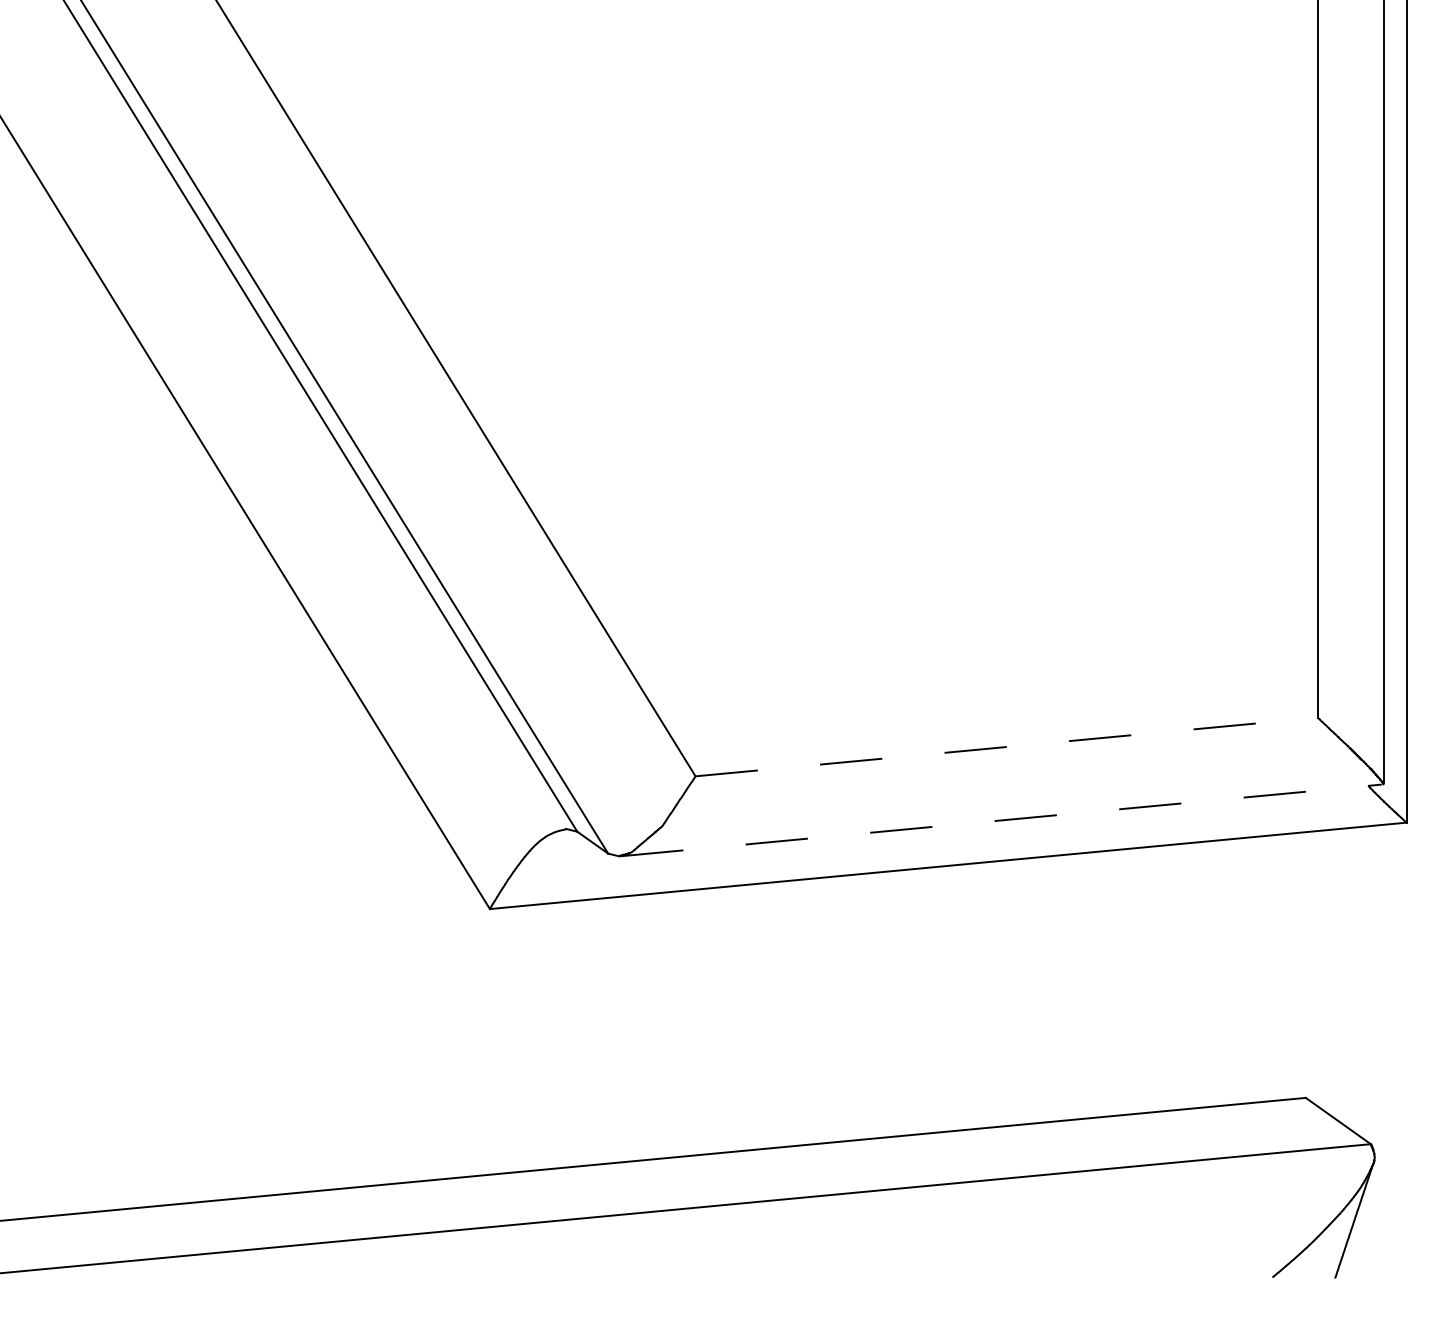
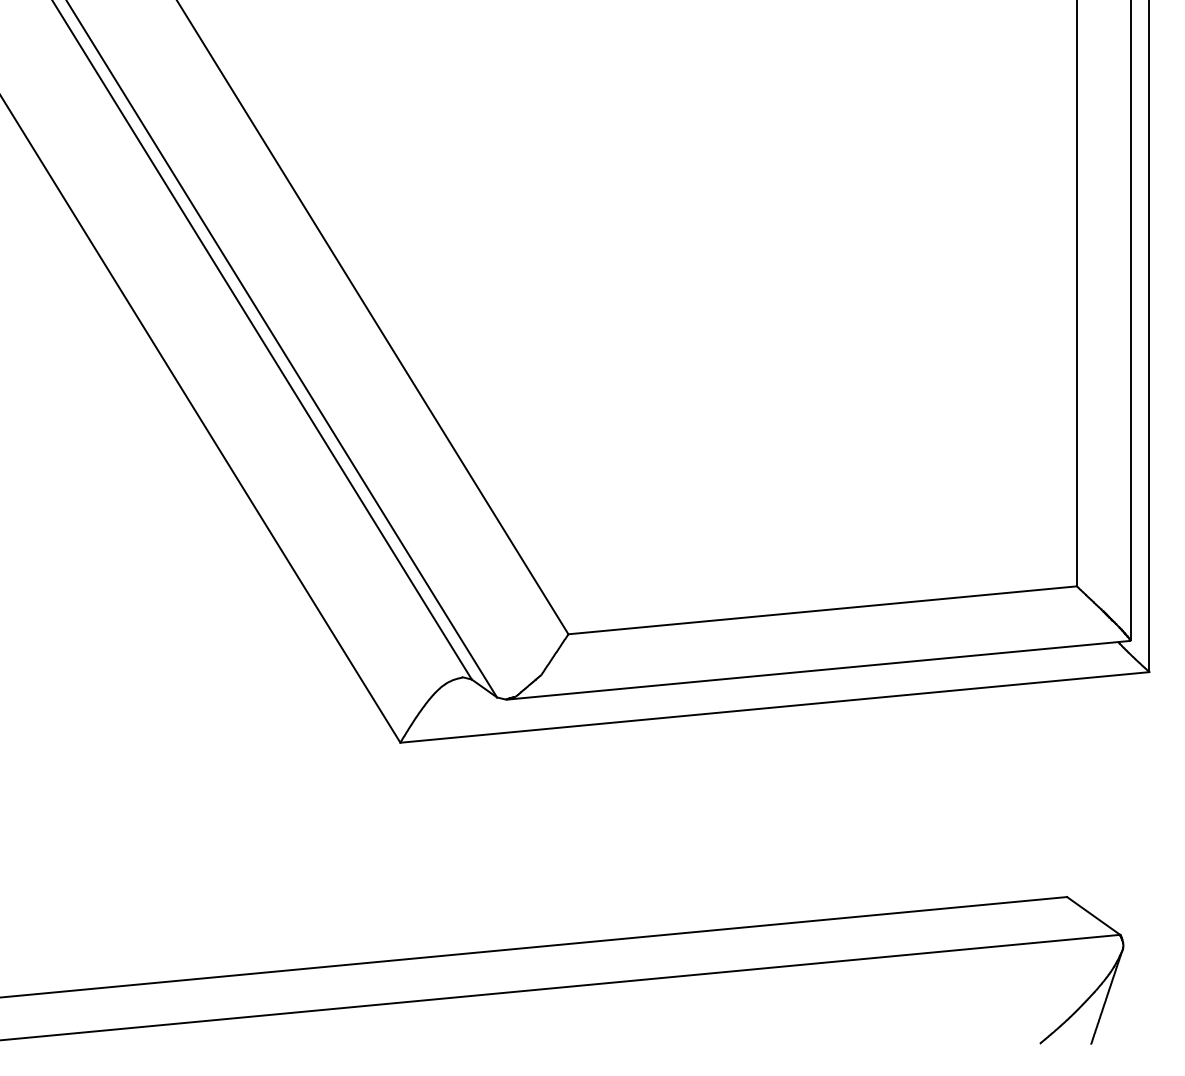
line: (1007, 747) -> (823, 610), dashed -> solid
line: (1001, 820) -> (818, 670), dashed -> solid

